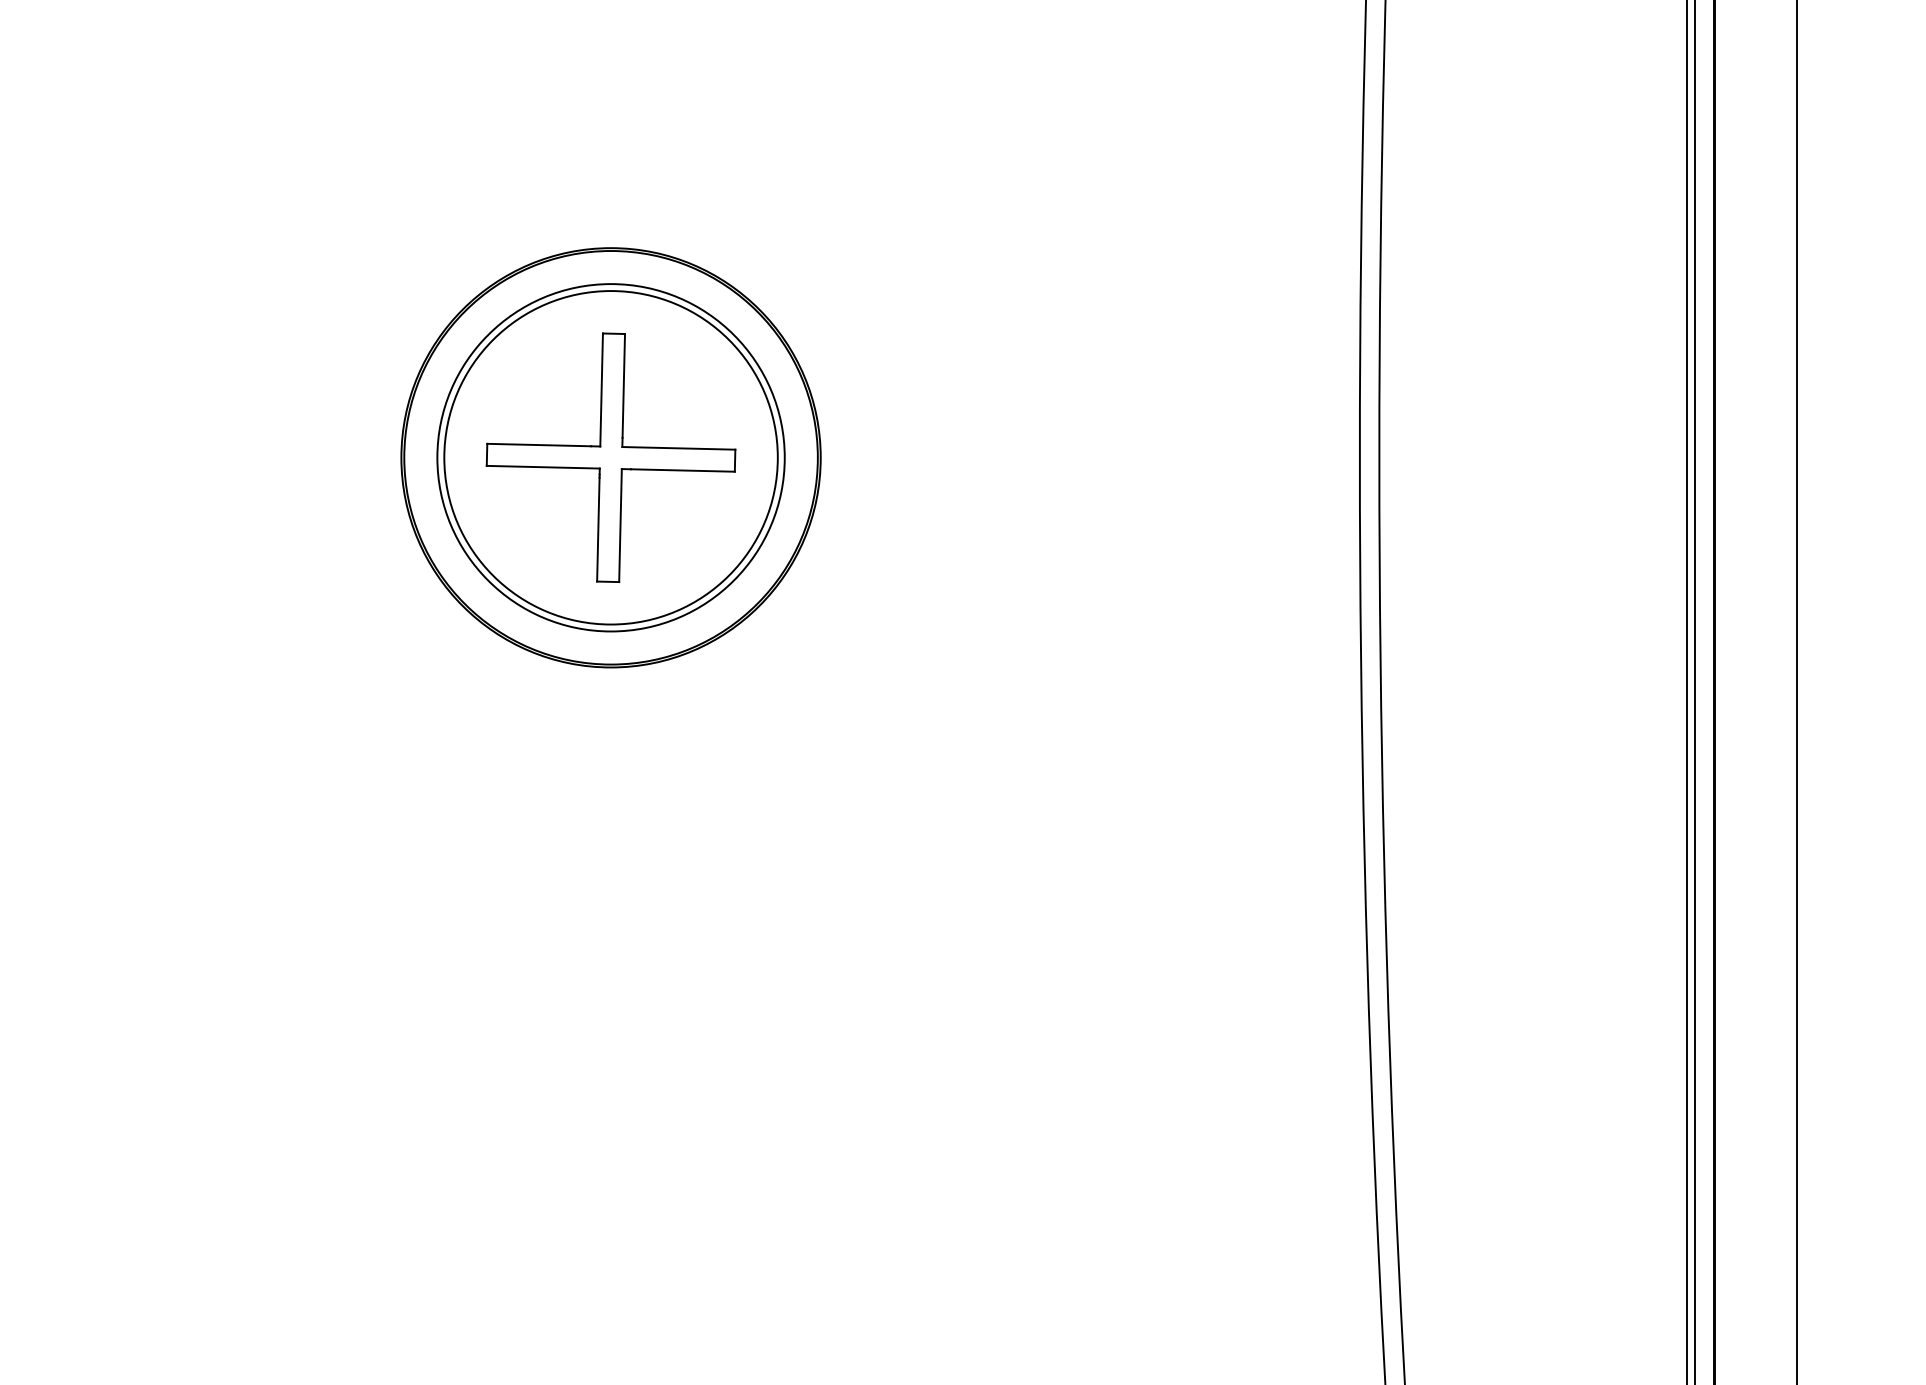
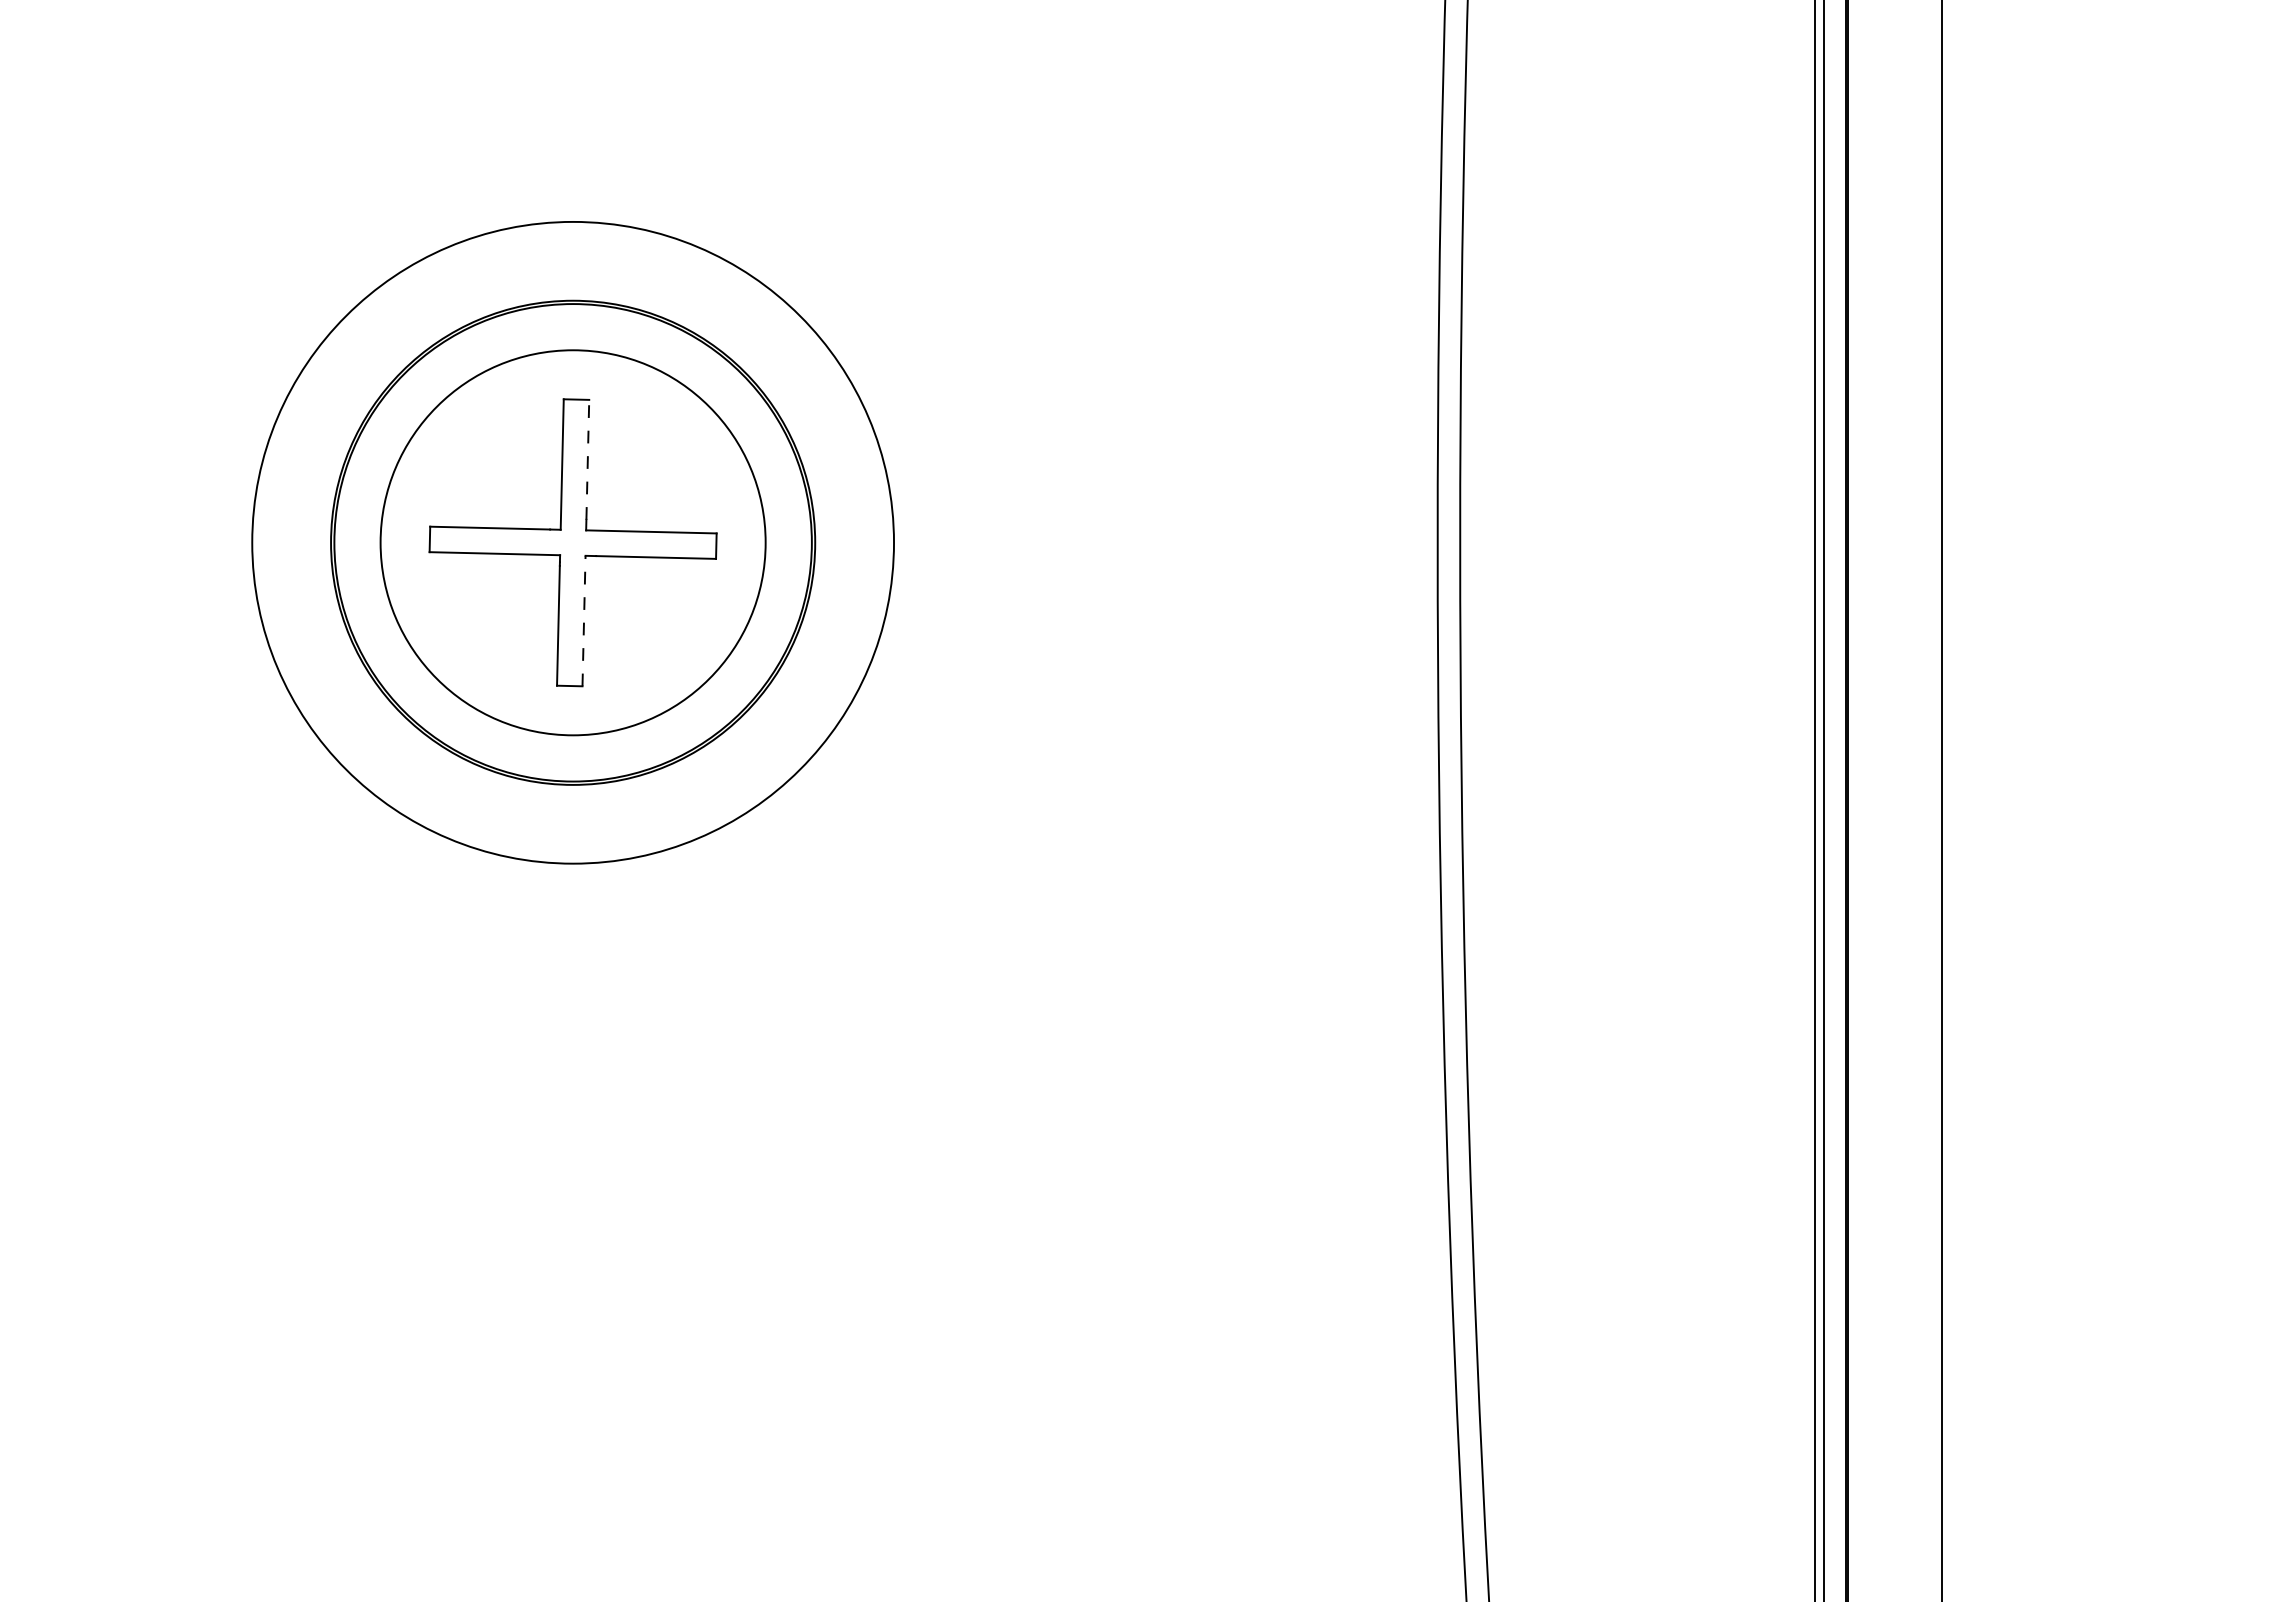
line: (623, 385) -> (587, 459), solid -> dashed
circle: (610, 457) -> (572, 542), size x1.6
line: (620, 525) -> (584, 620), solid -> dashed

